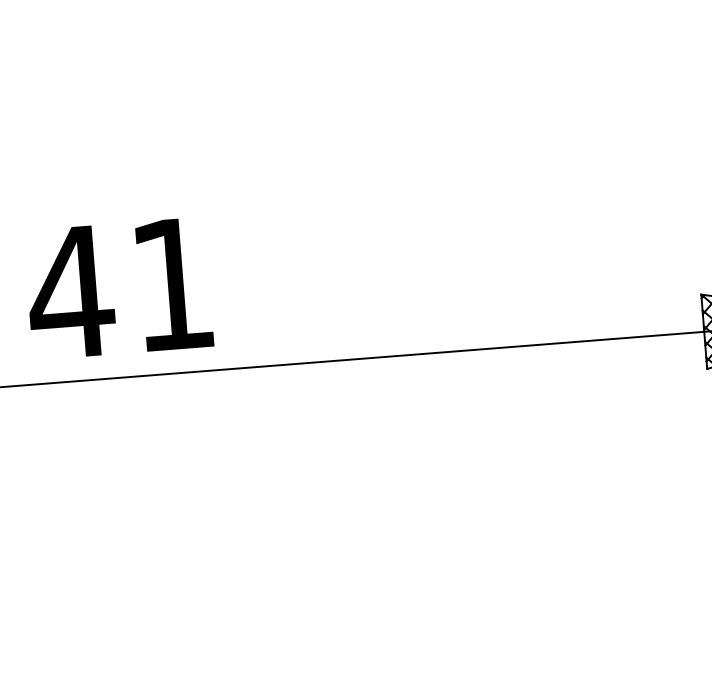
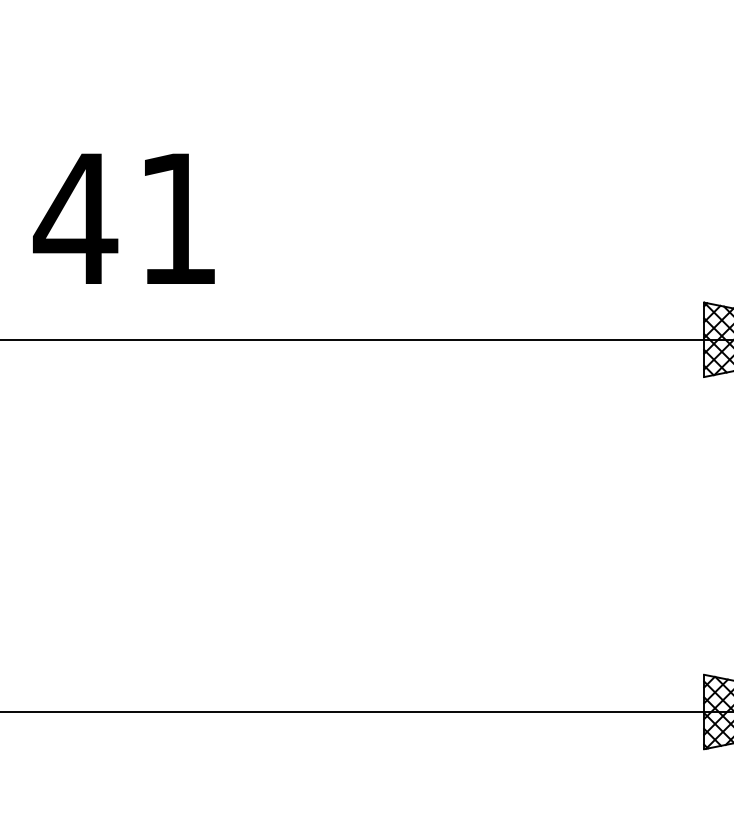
text: (118, 288) -> (123, 218), moved

